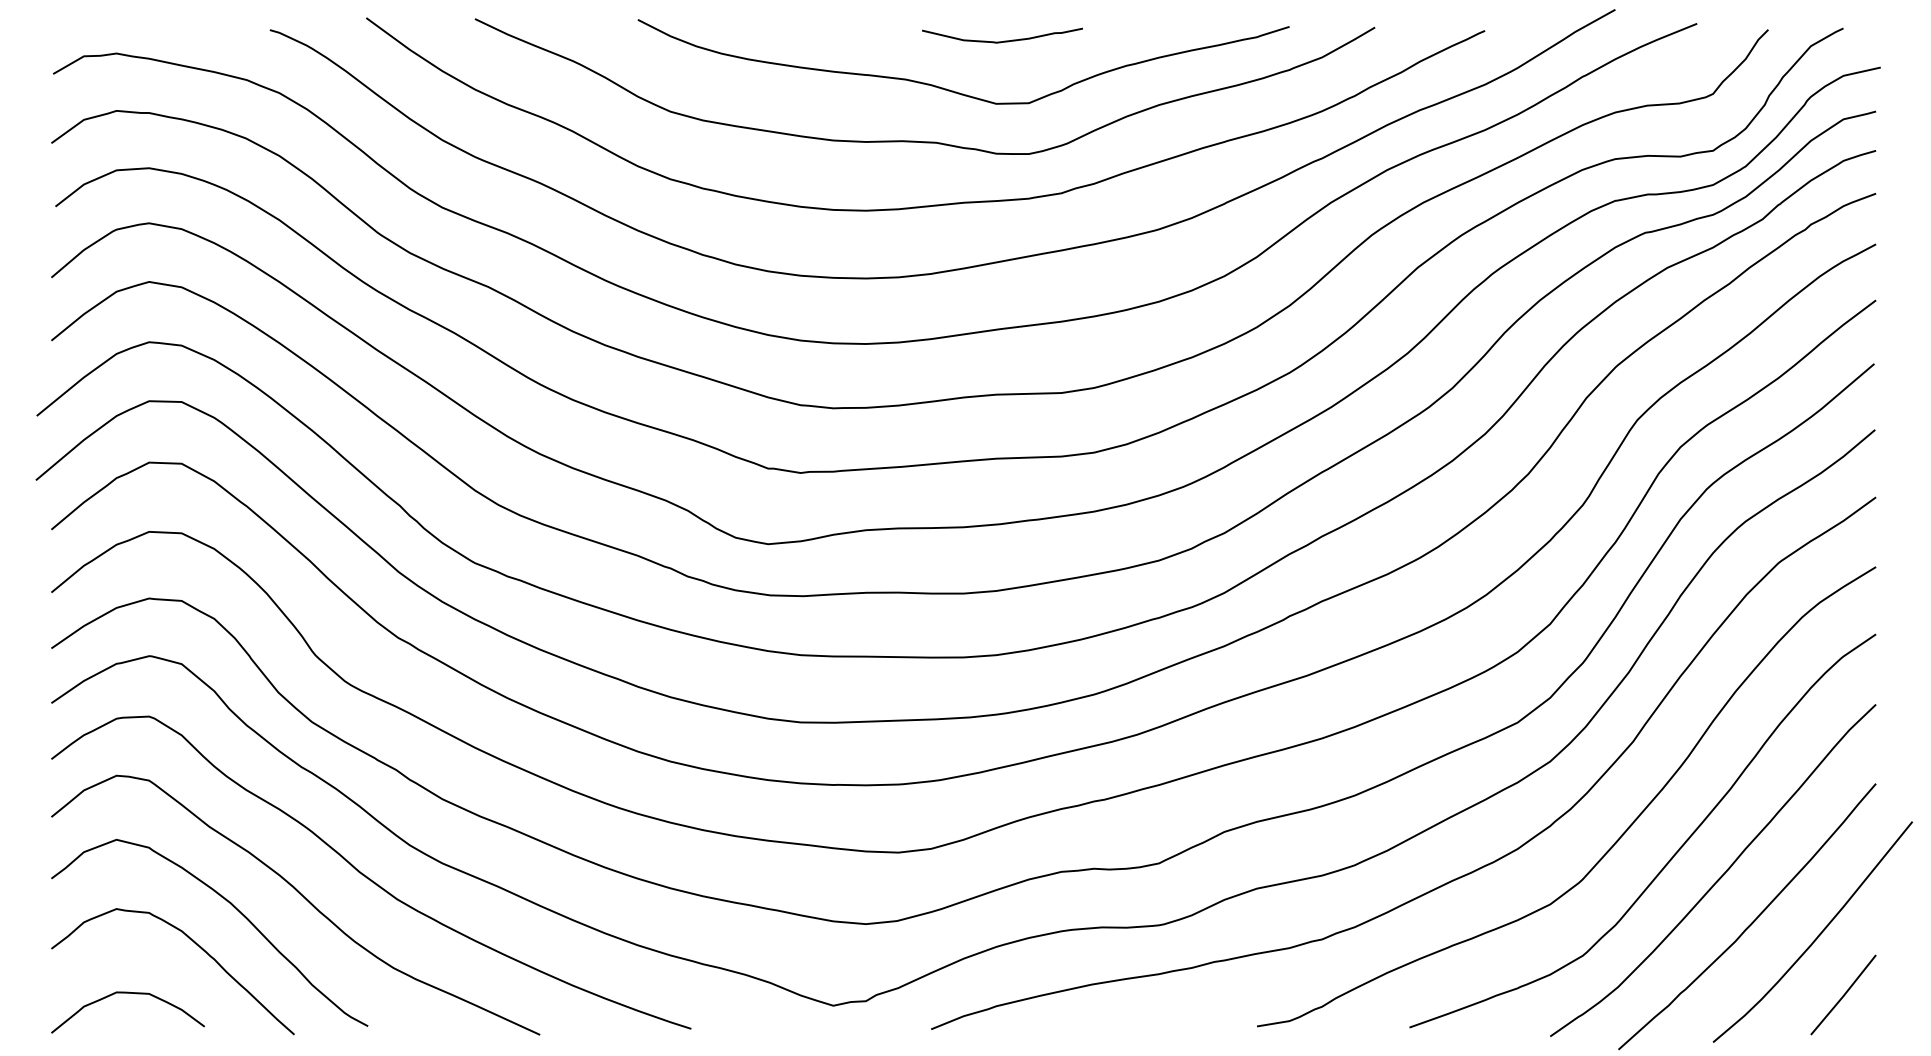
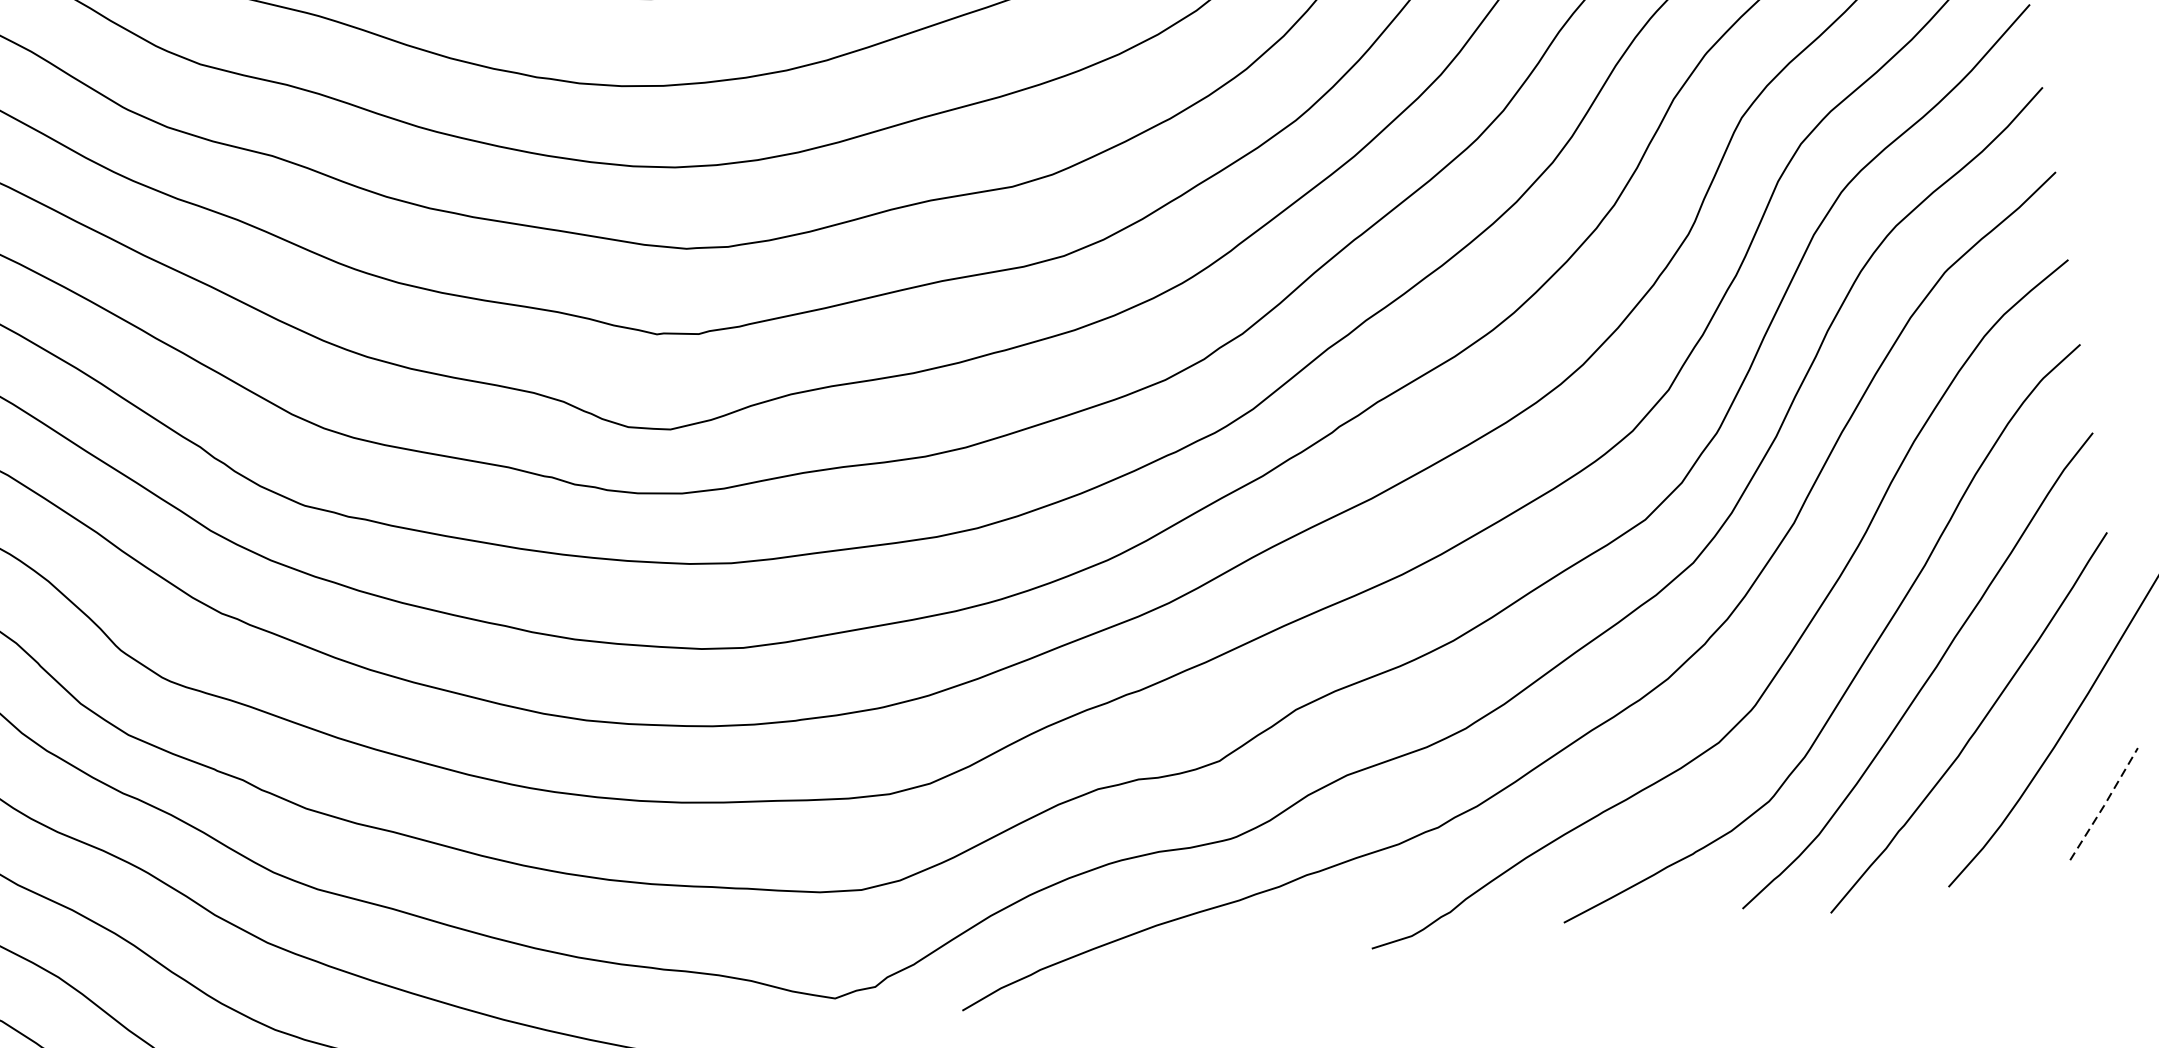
line: (1844, 995) -> (2105, 804), solid -> dashed

